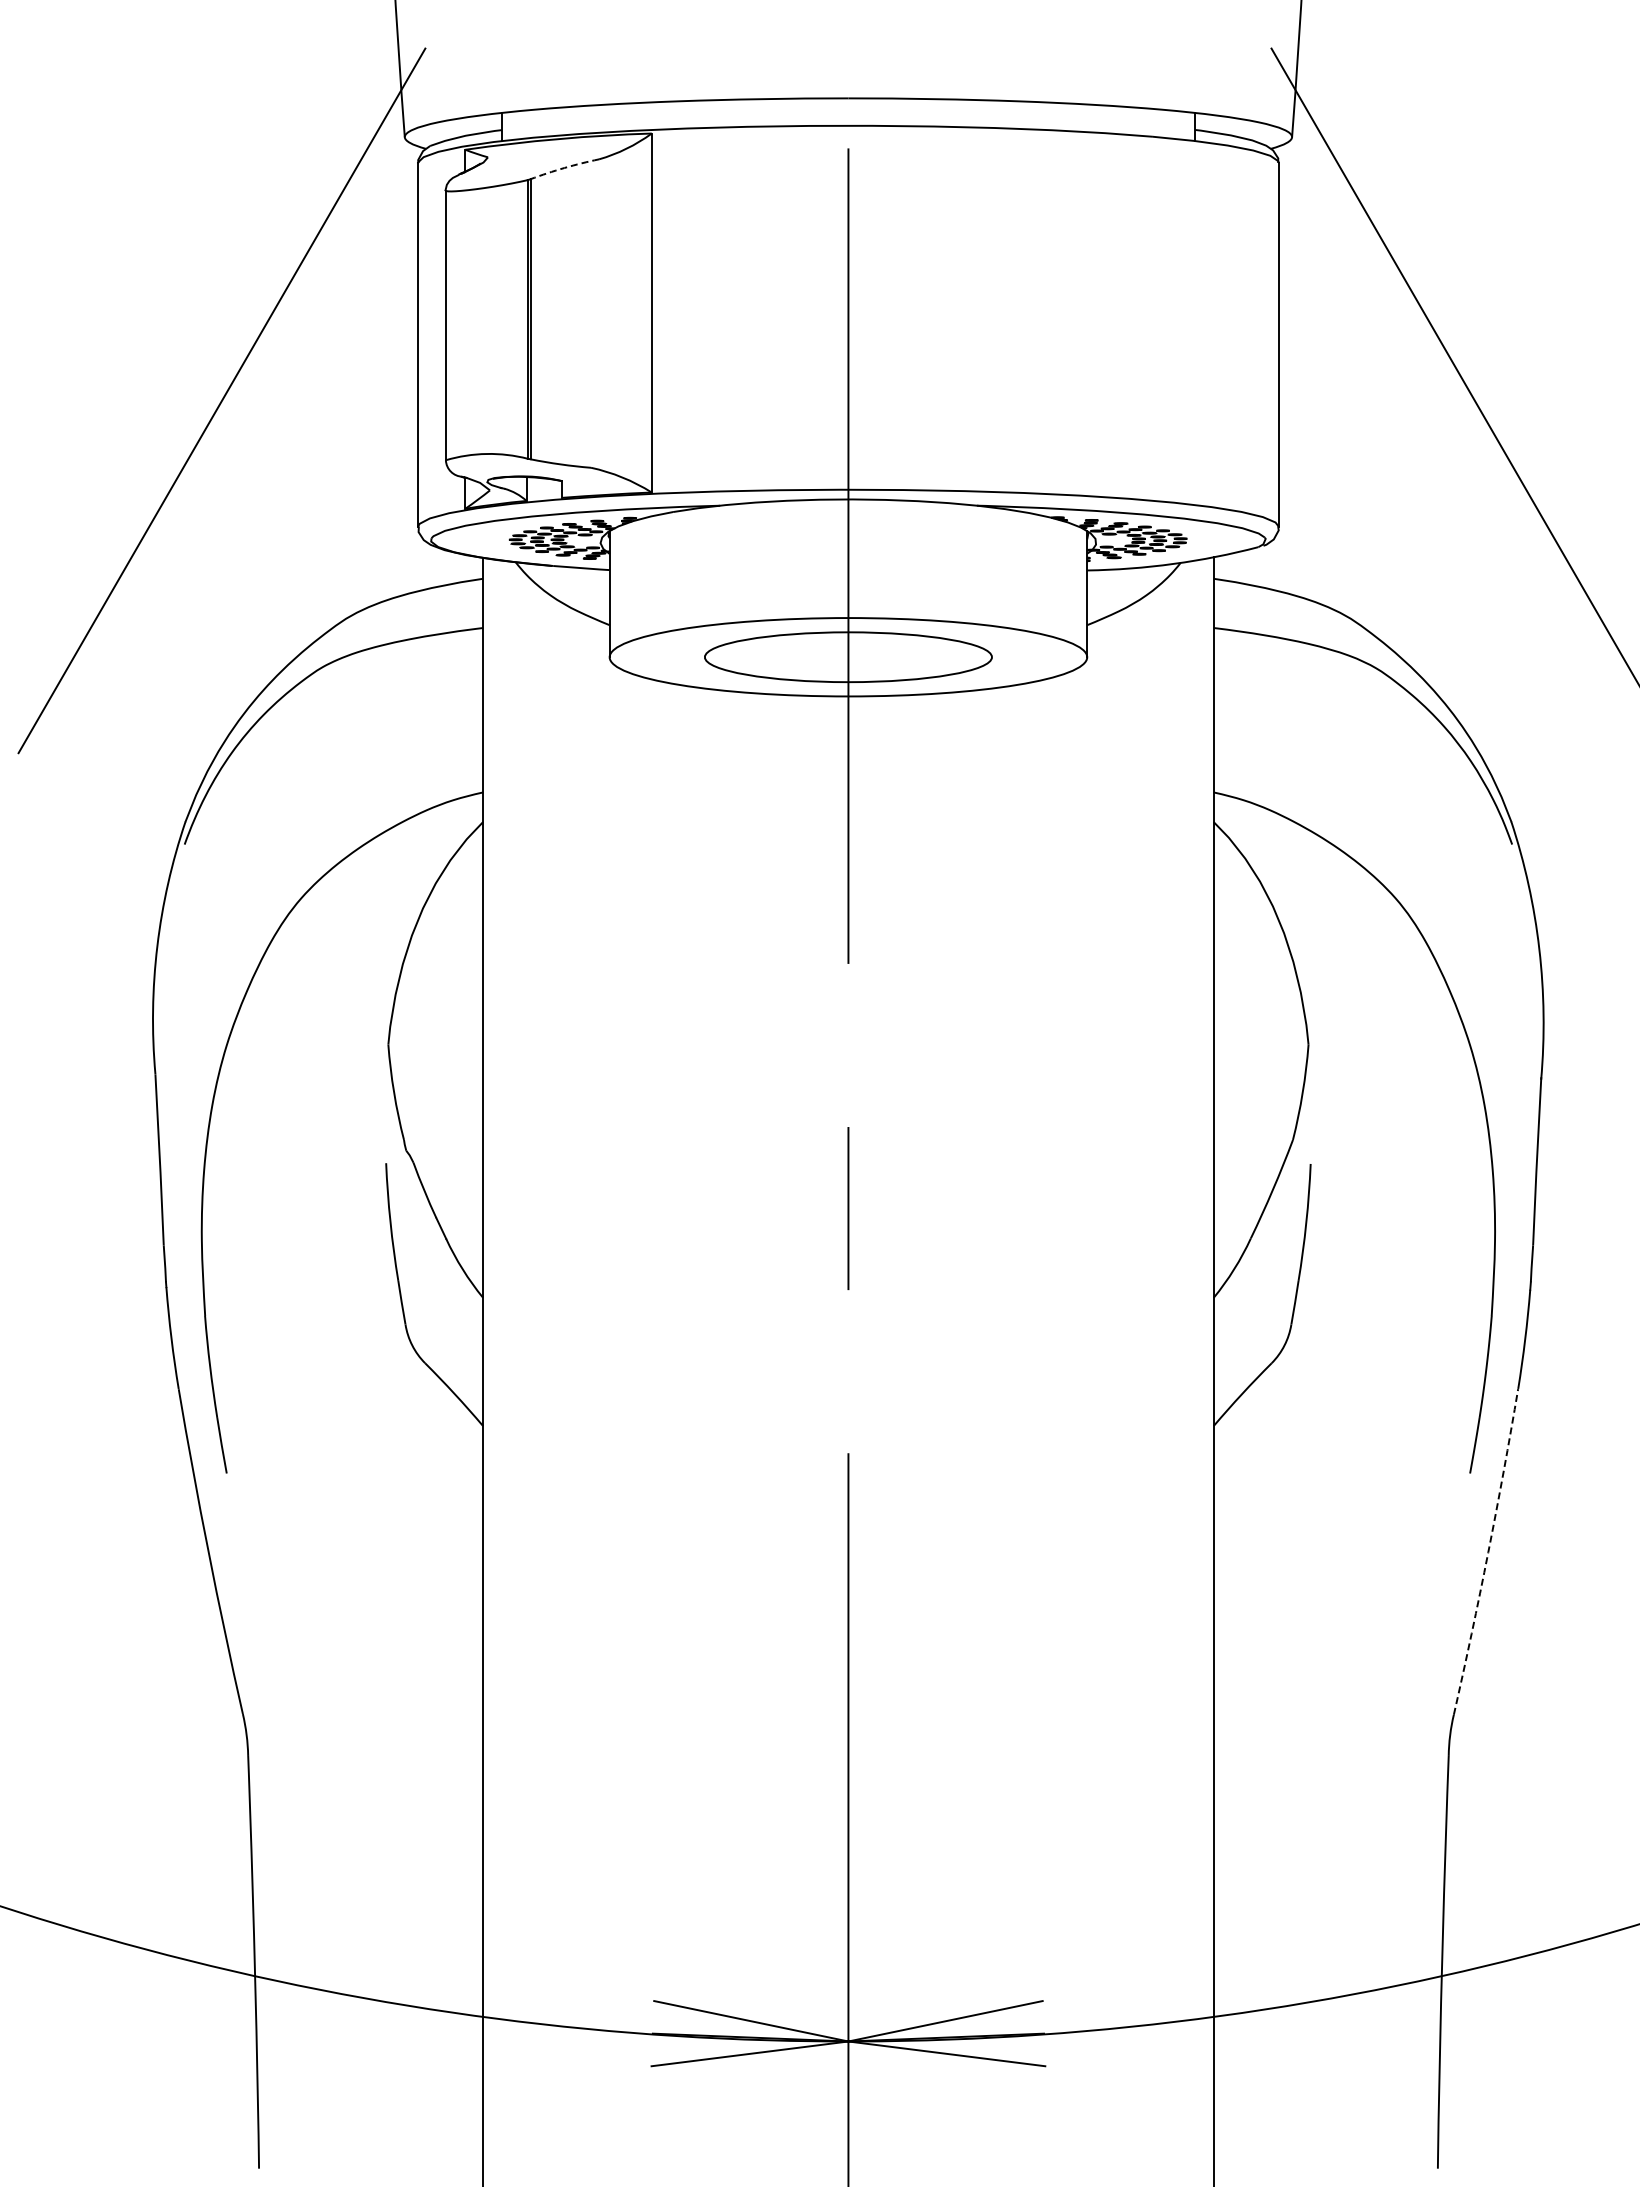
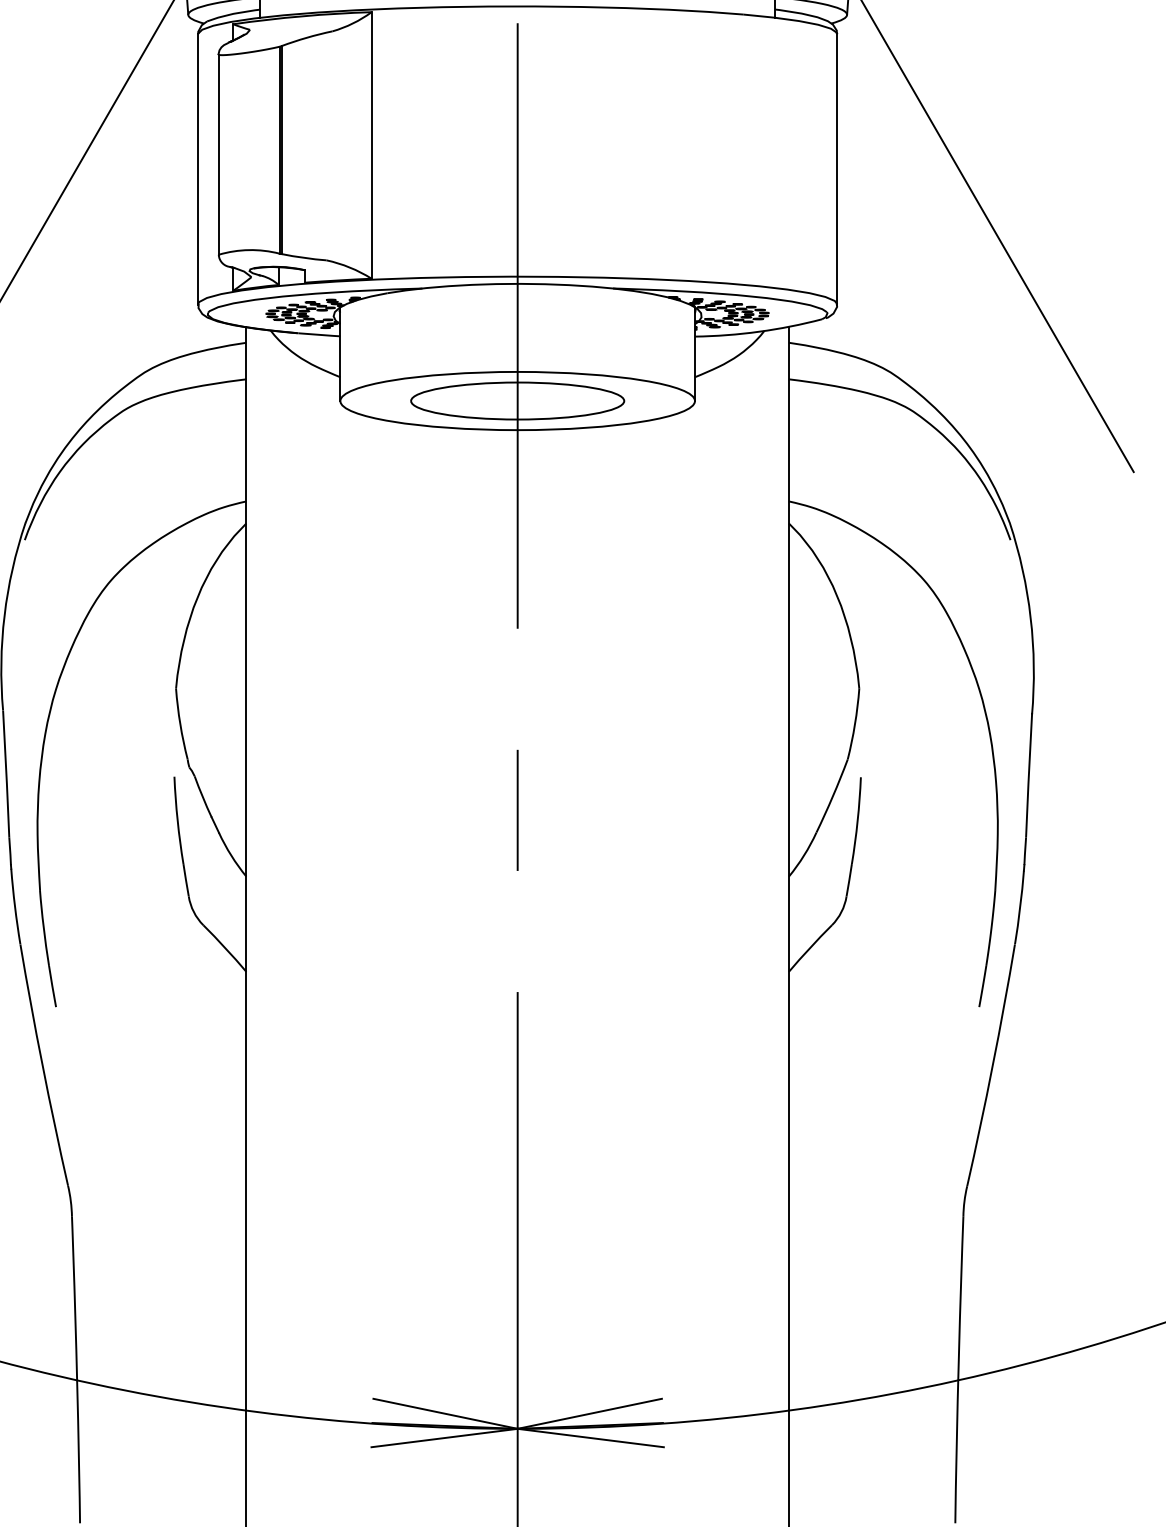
arc: (564, 168) -> (306, 38), dashed -> solid
arc: (1488, 1552) -> (992, 1065), dashed -> solid

